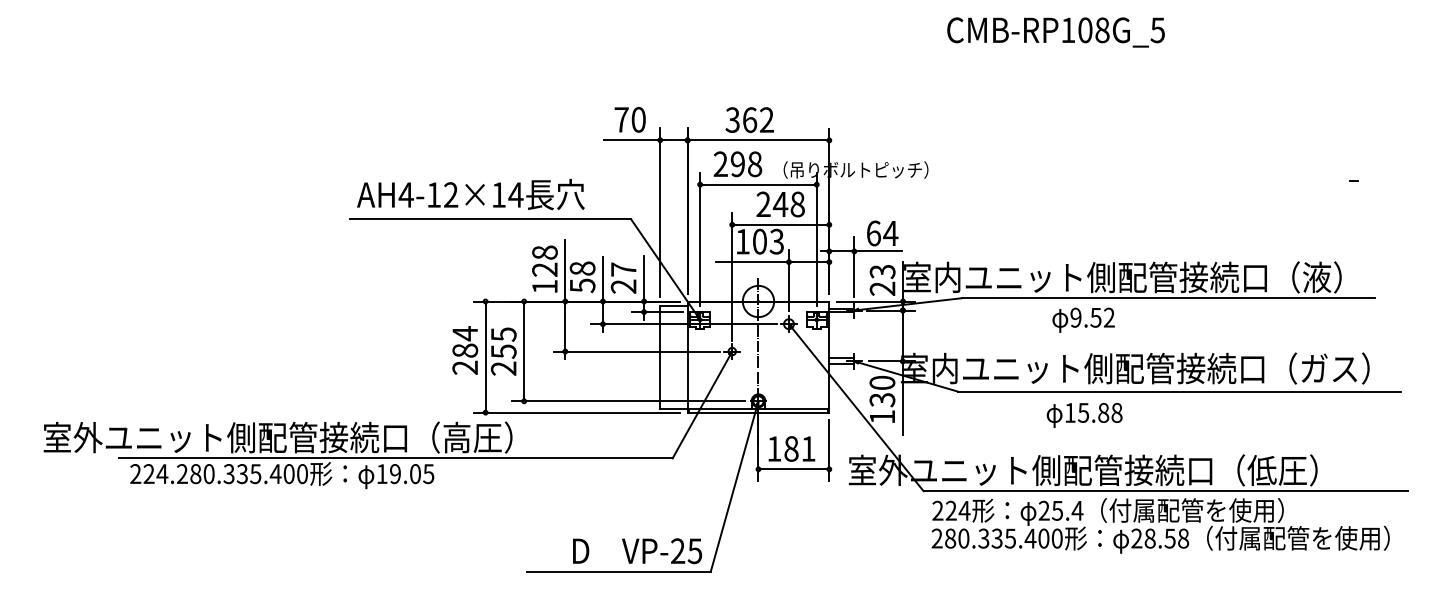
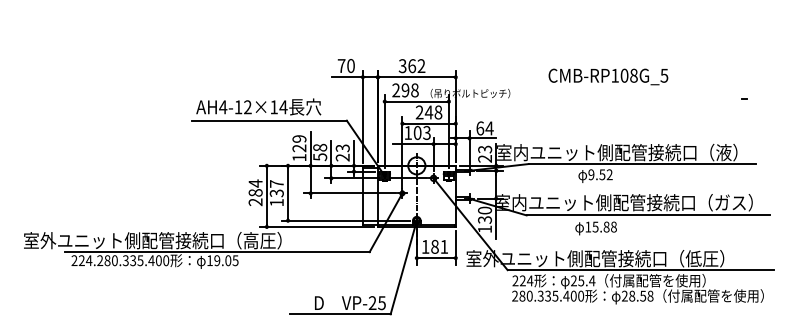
text: (1056, 31) -> (608, 76), moved
text: (544, 251) -> (299, 138), 128 -> 129
text: (623, 269) -> (342, 148), 27 -> 23
text: (503, 351) -> (276, 193), 255 -> 137

